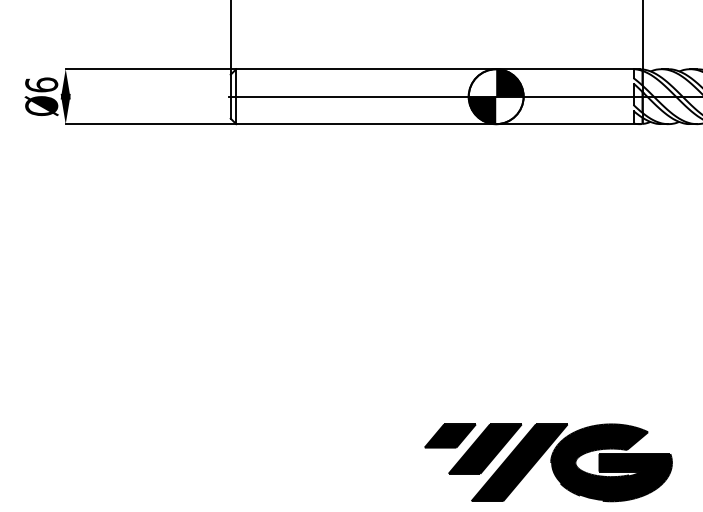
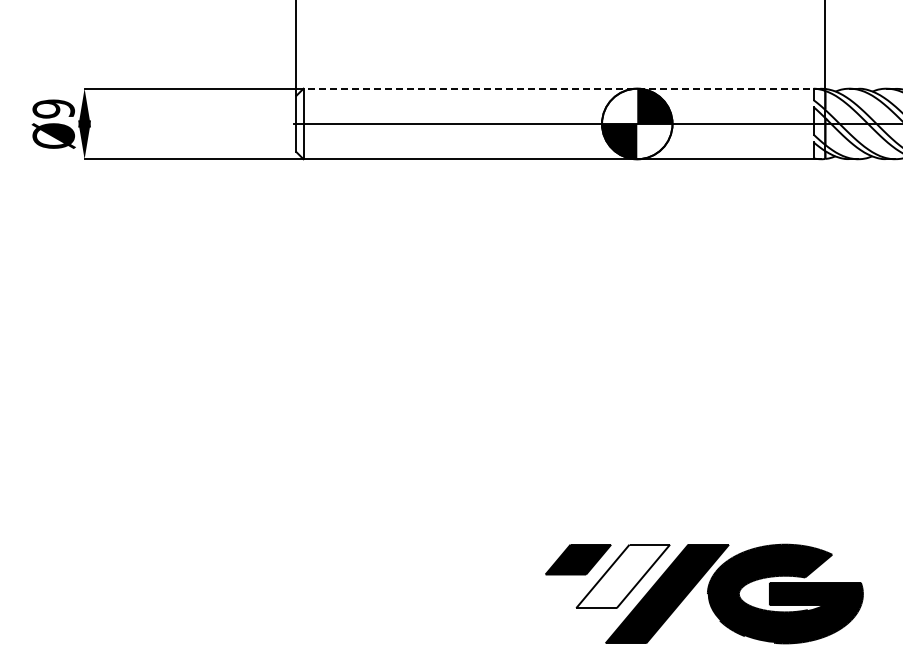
line: (437, 69) -> (562, 88), solid -> dashed
text: (41, 84) -> (53, 108), Ø6 -> Ø9
fill: (485, 449) -> (623, 576), removed

